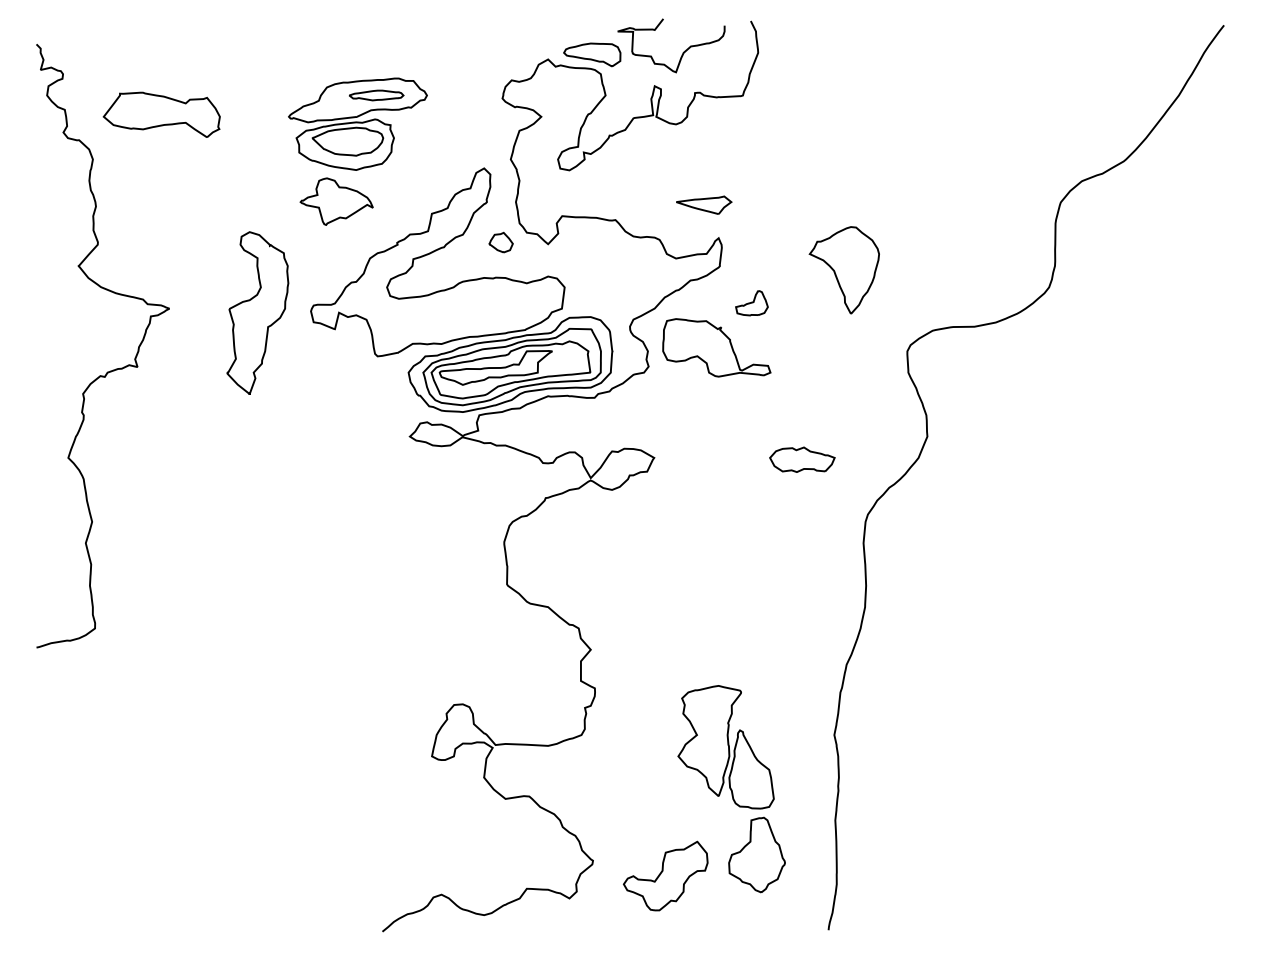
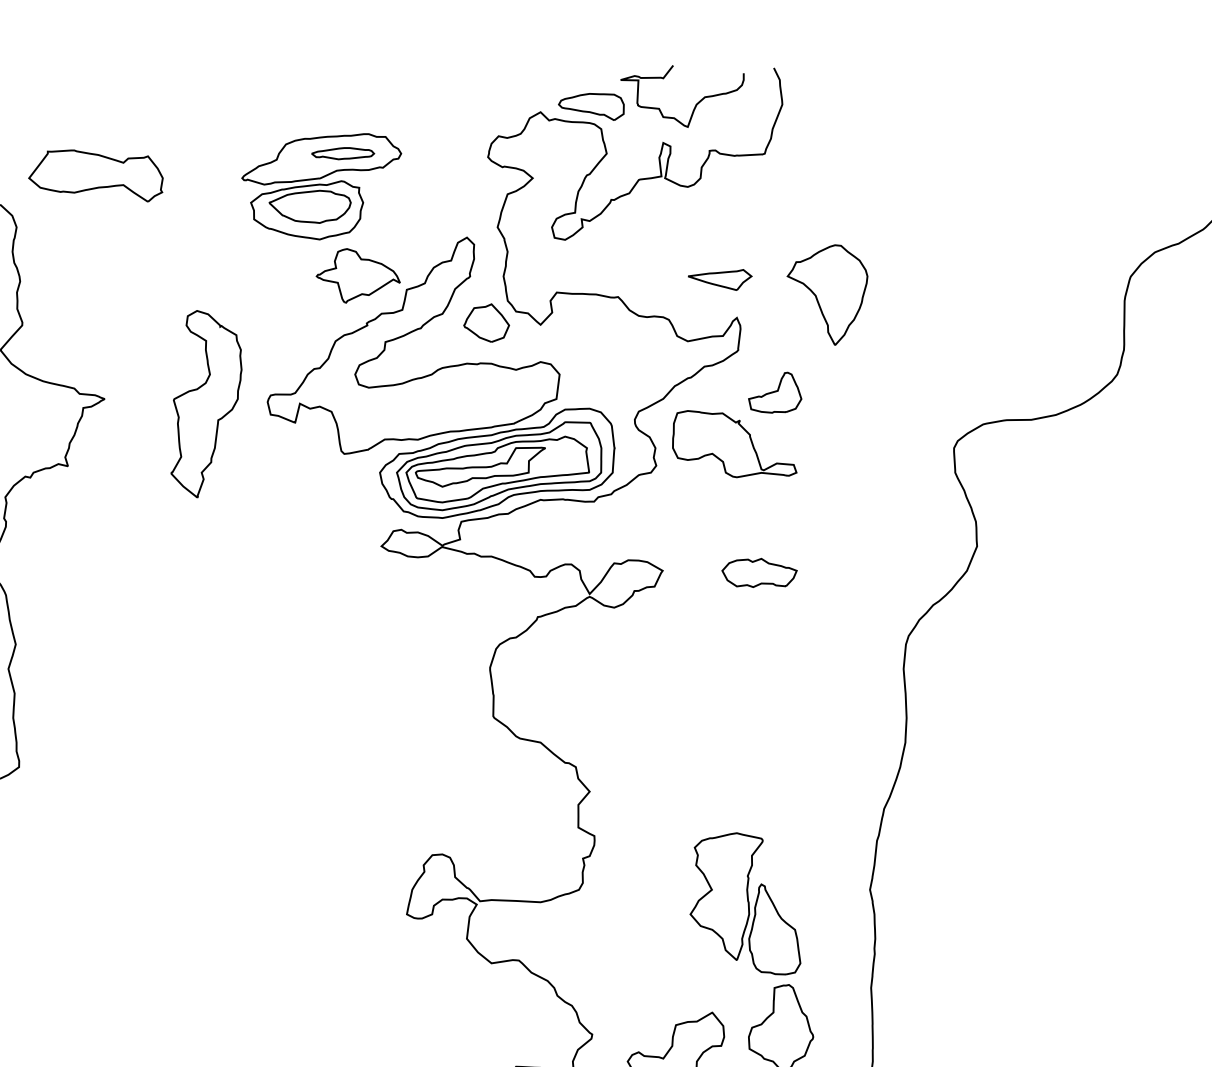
part: (336, 201) -> (358, 275), moved
part: (500, 242) -> (485, 322), size x1.67
part: (843, 270) -> (826, 295), moved
part: (751, 303) -> (774, 393), size x1.43
part: (802, 459) -> (759, 572), moved

